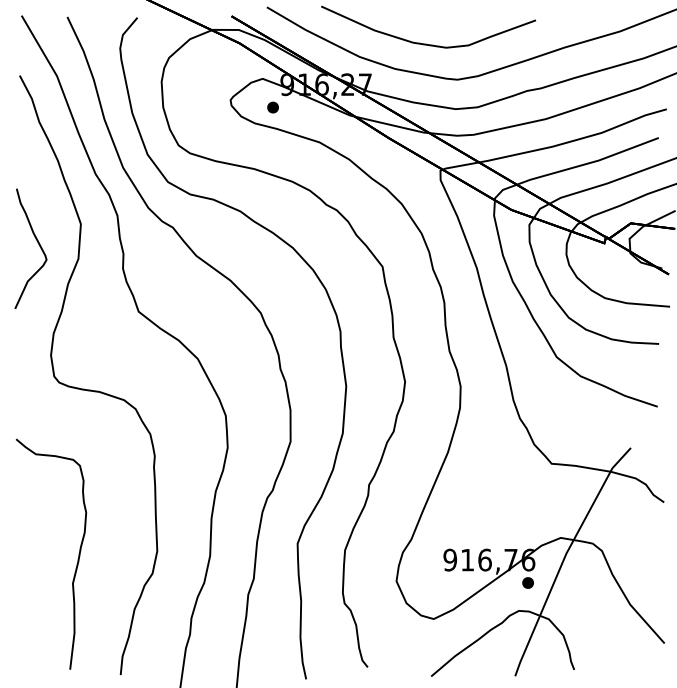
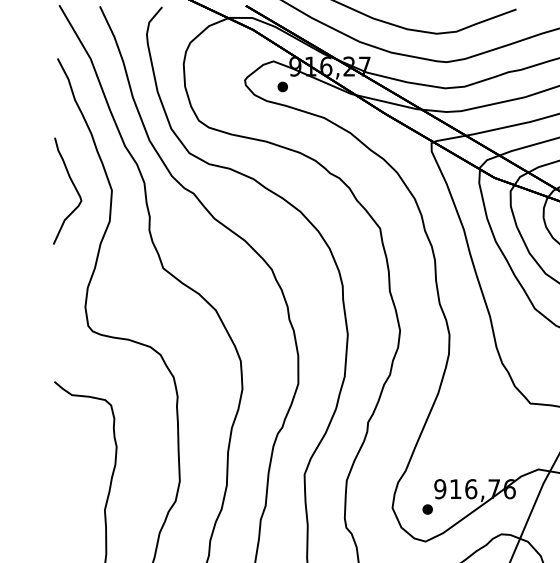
curve: (38, 244) -> (74, 187), moved
part: (527, 582) -> (427, 509), moved

